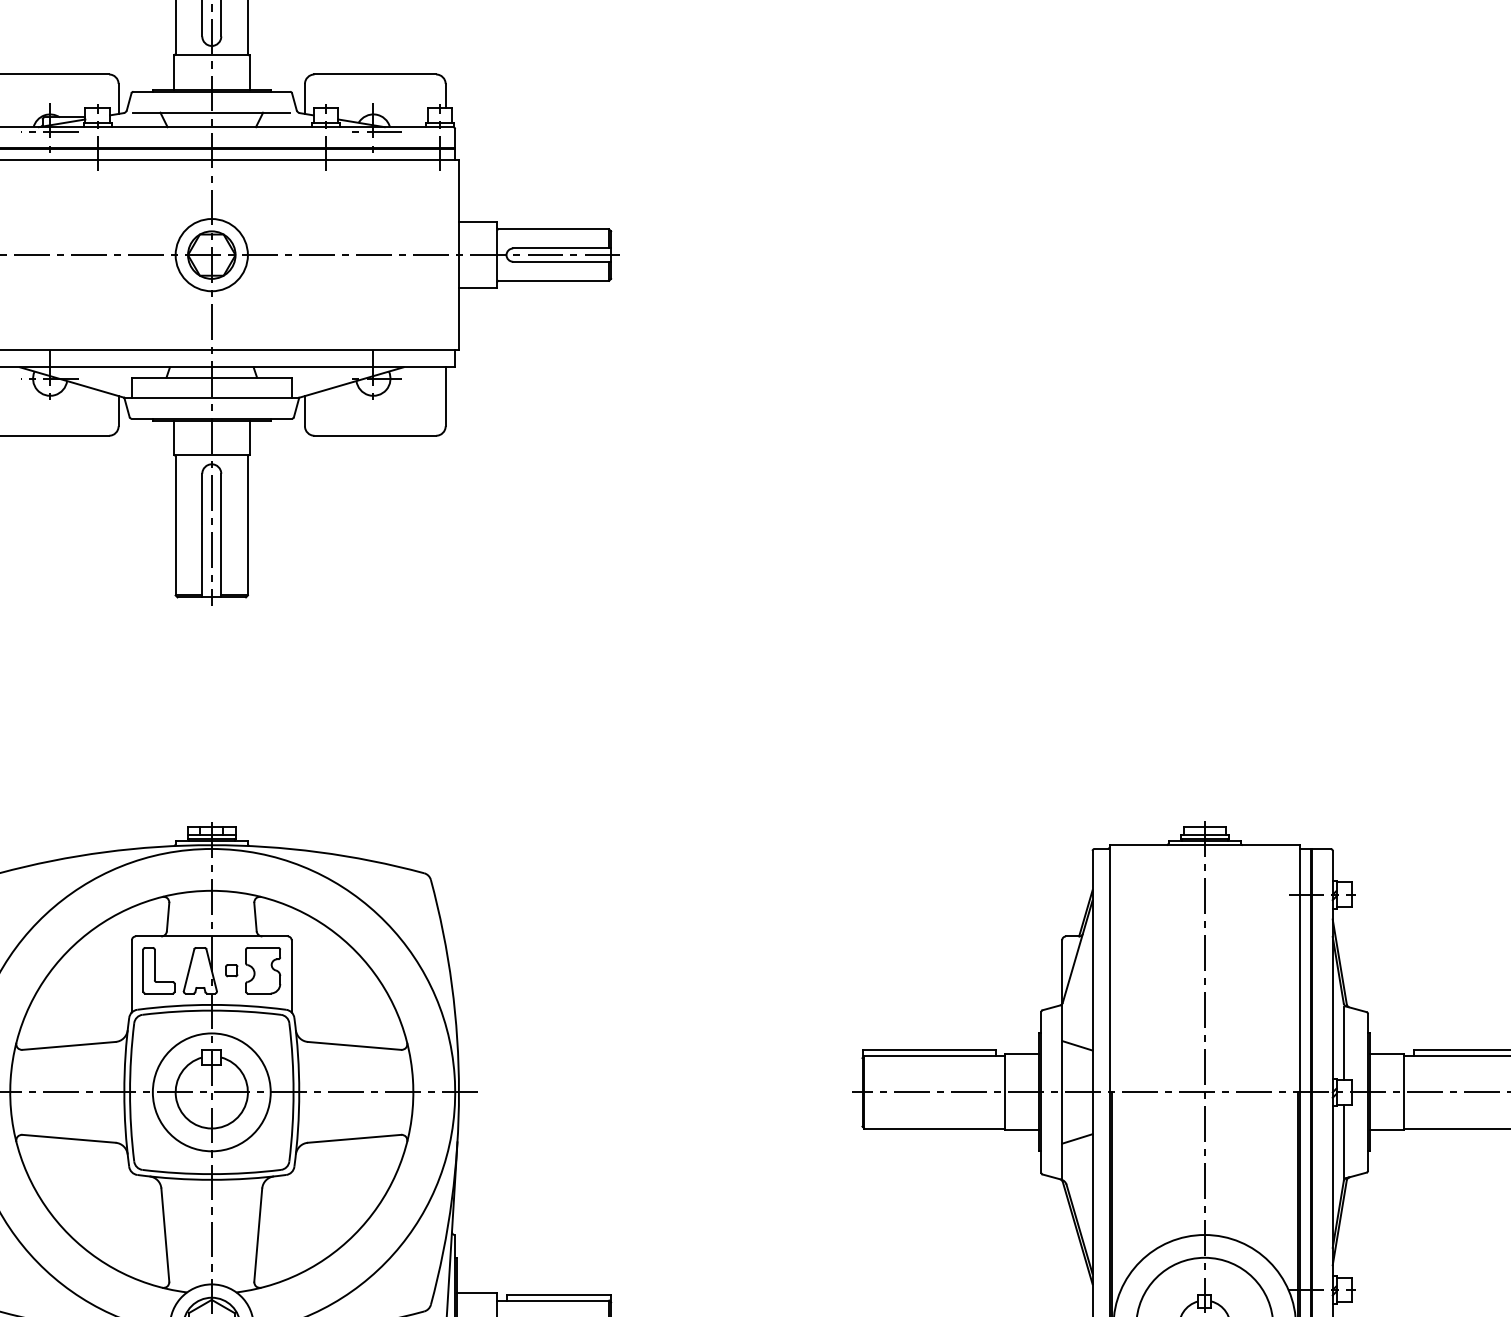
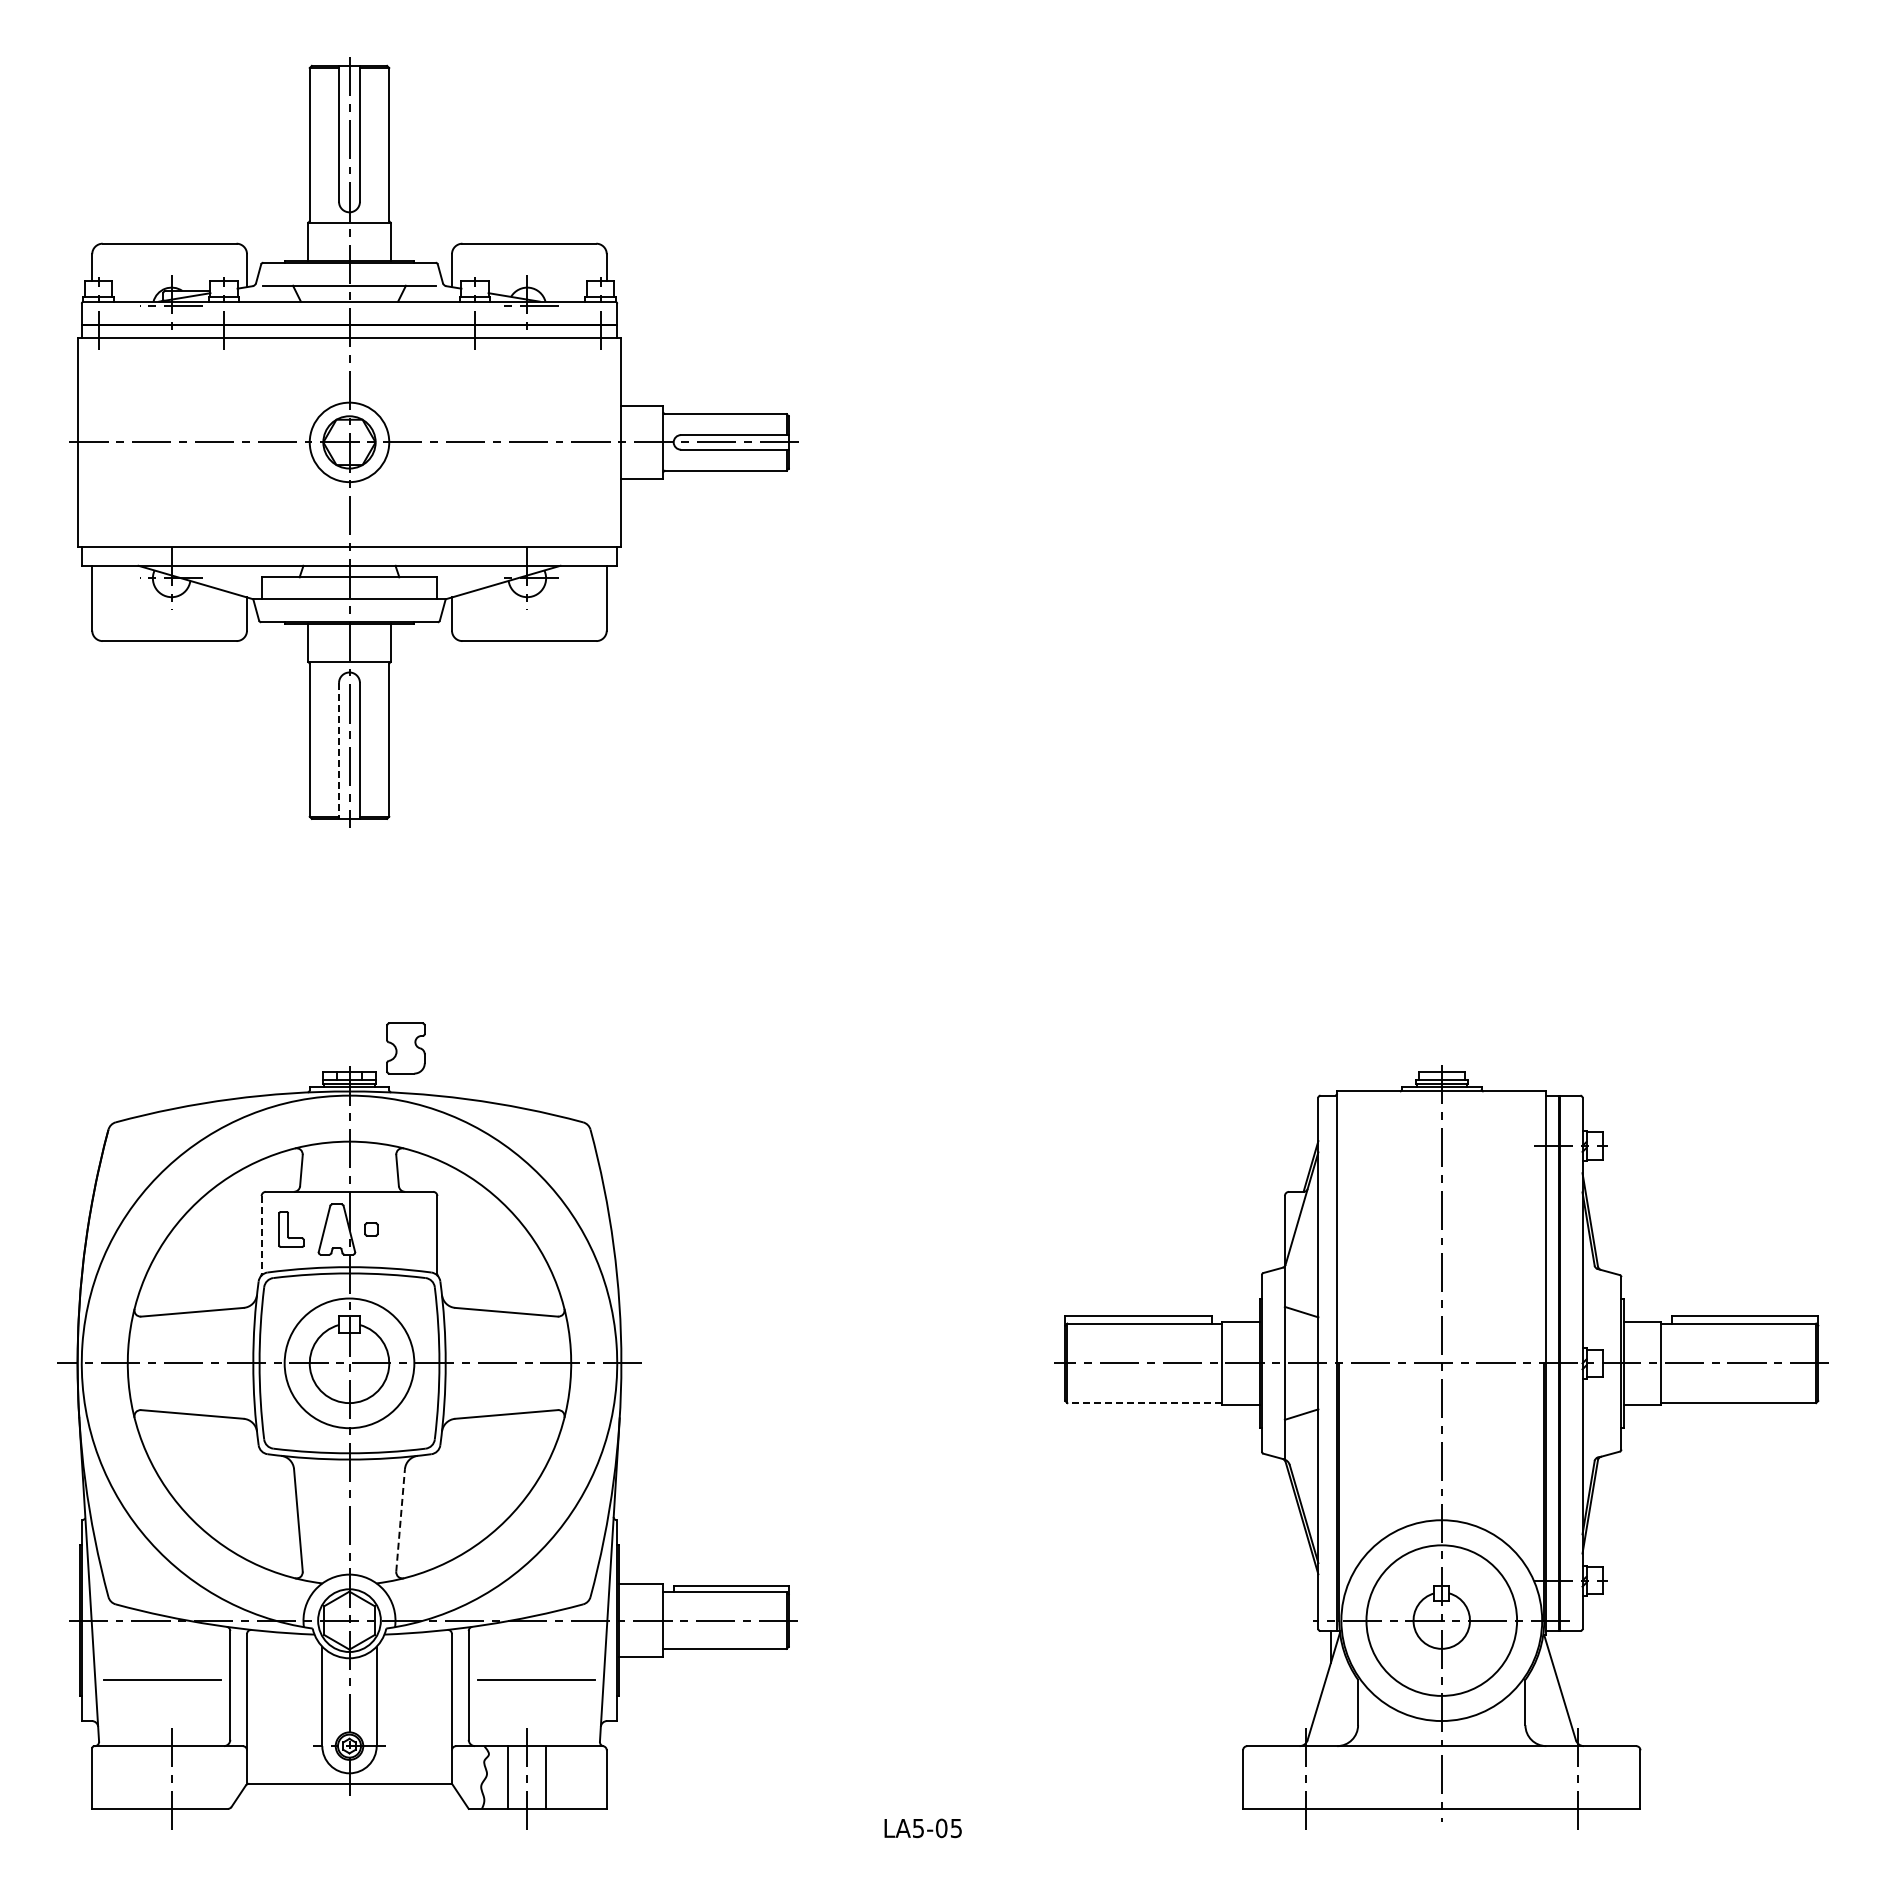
line: (202, 535) -> (339, 750), solid -> dashed
part: (159, 970) -> (291, 1229), size x0.7
part: (262, 970) -> (405, 1048), moved
line: (131, 975) -> (261, 1234), solid -> dashed
line: (1344, 1043) -> (1595, 1309), removed
line: (934, 1128) -> (1144, 1403), solid -> dashed
line: (1344, 1141) -> (1595, 1417), removed
line: (258, 1234) -> (400, 1519), solid -> dashed

